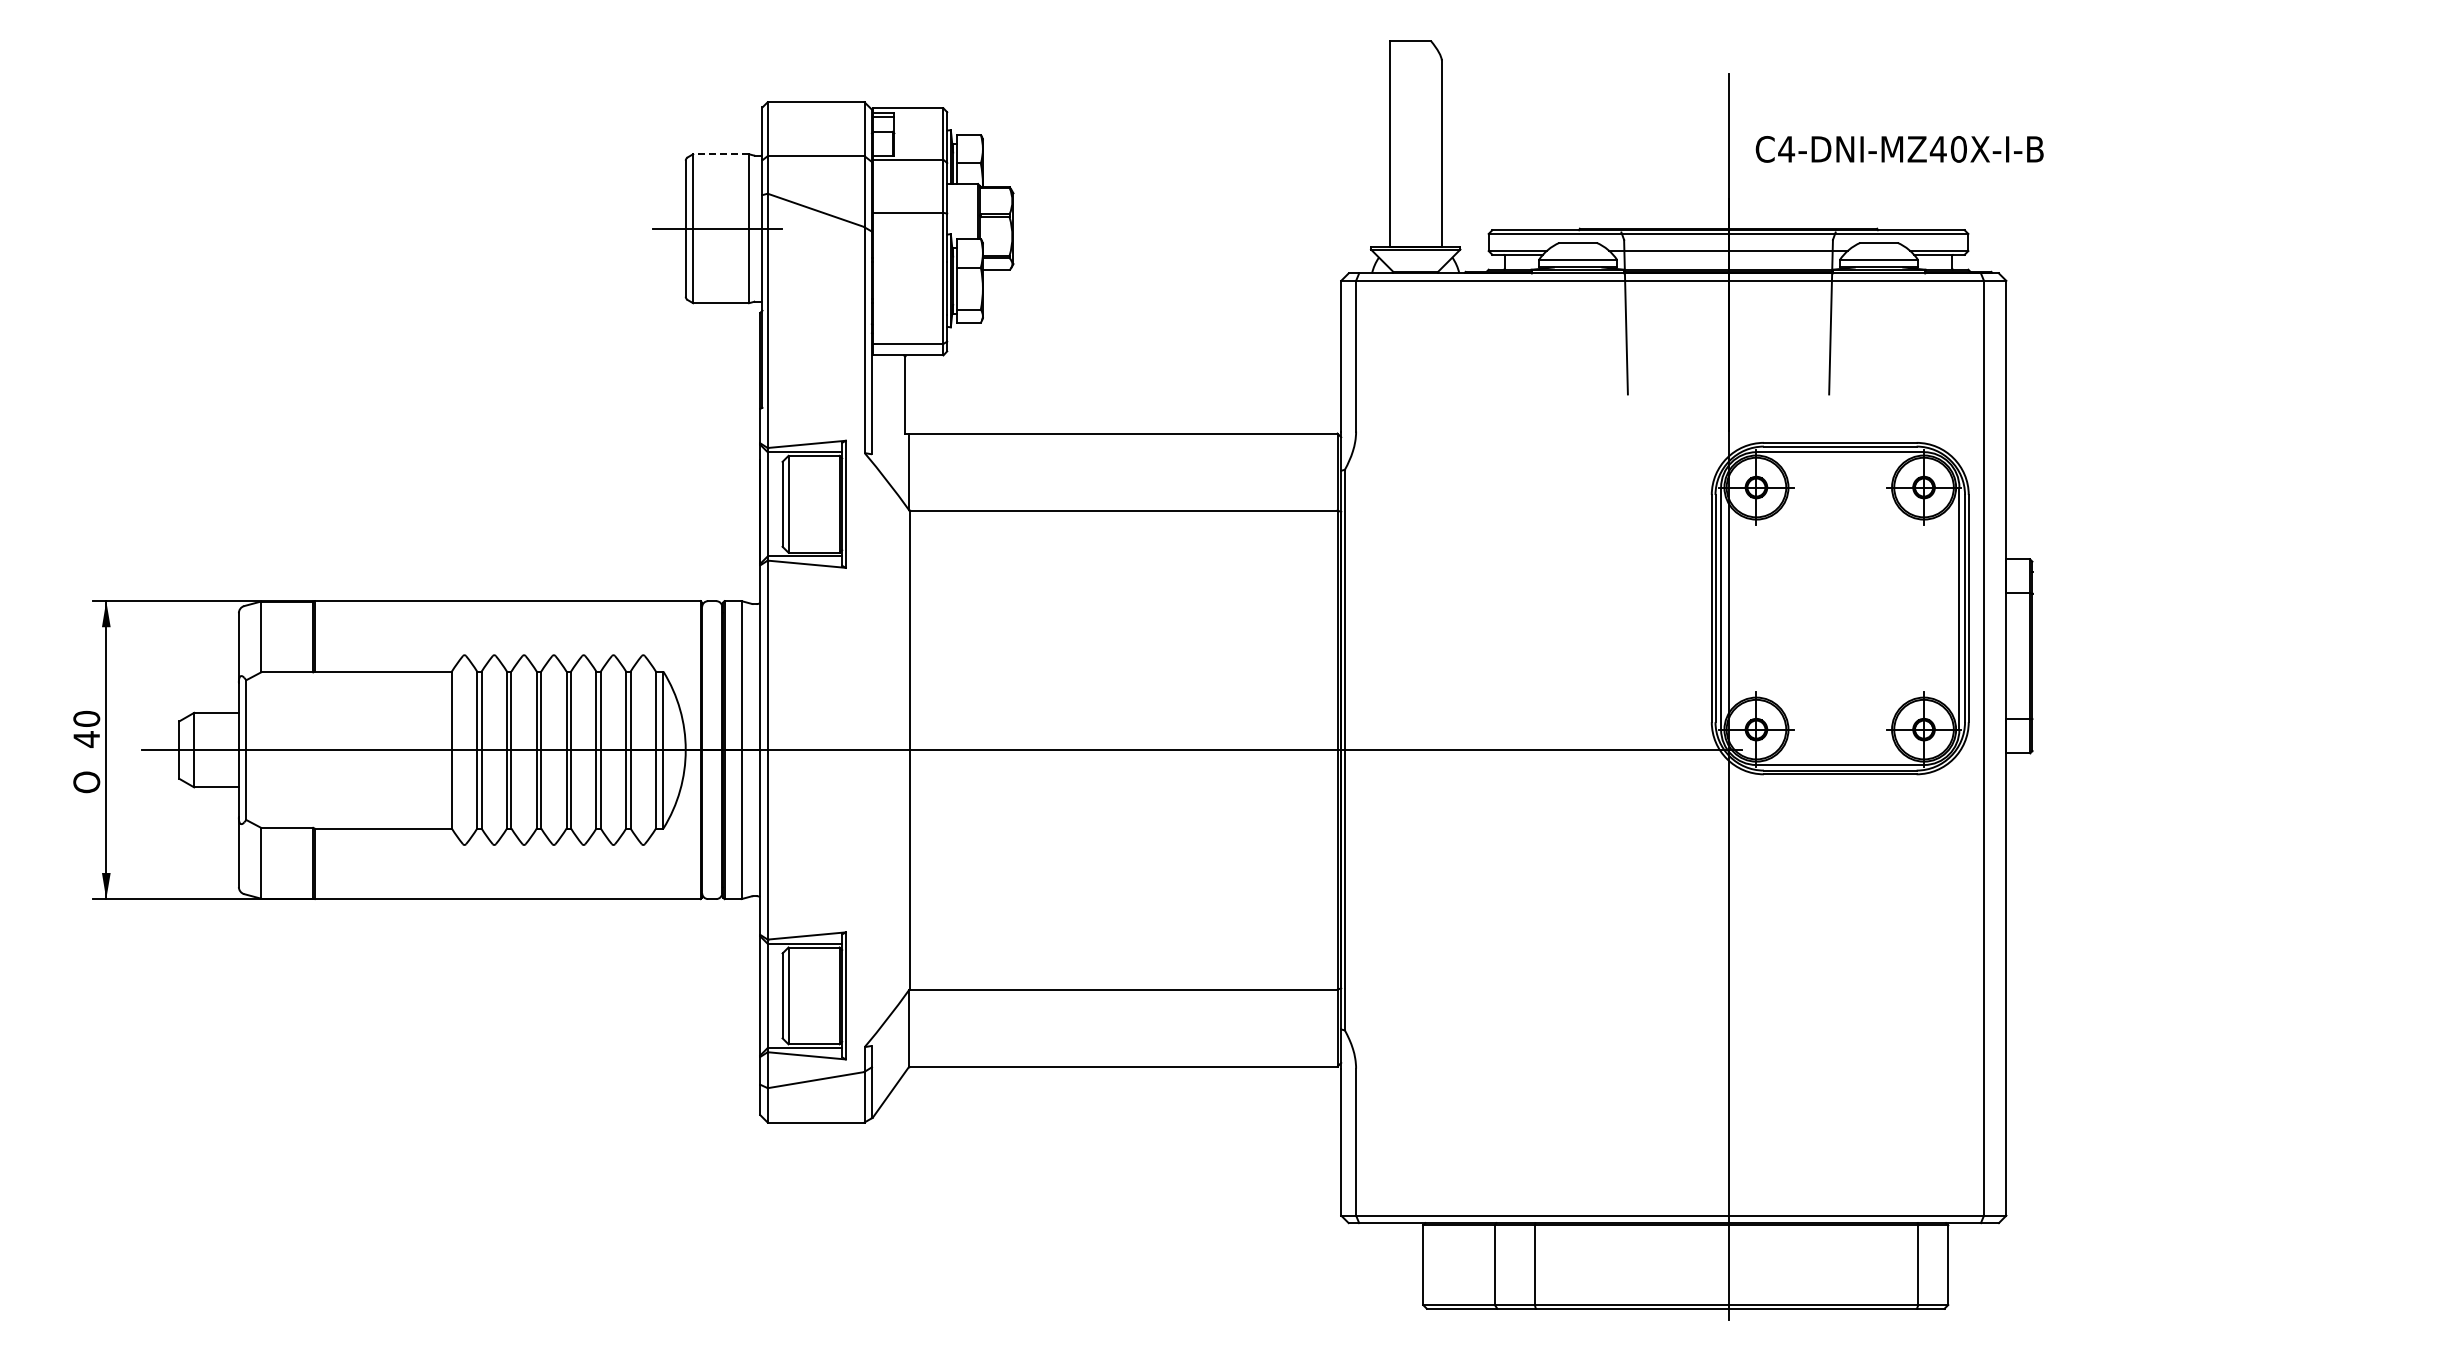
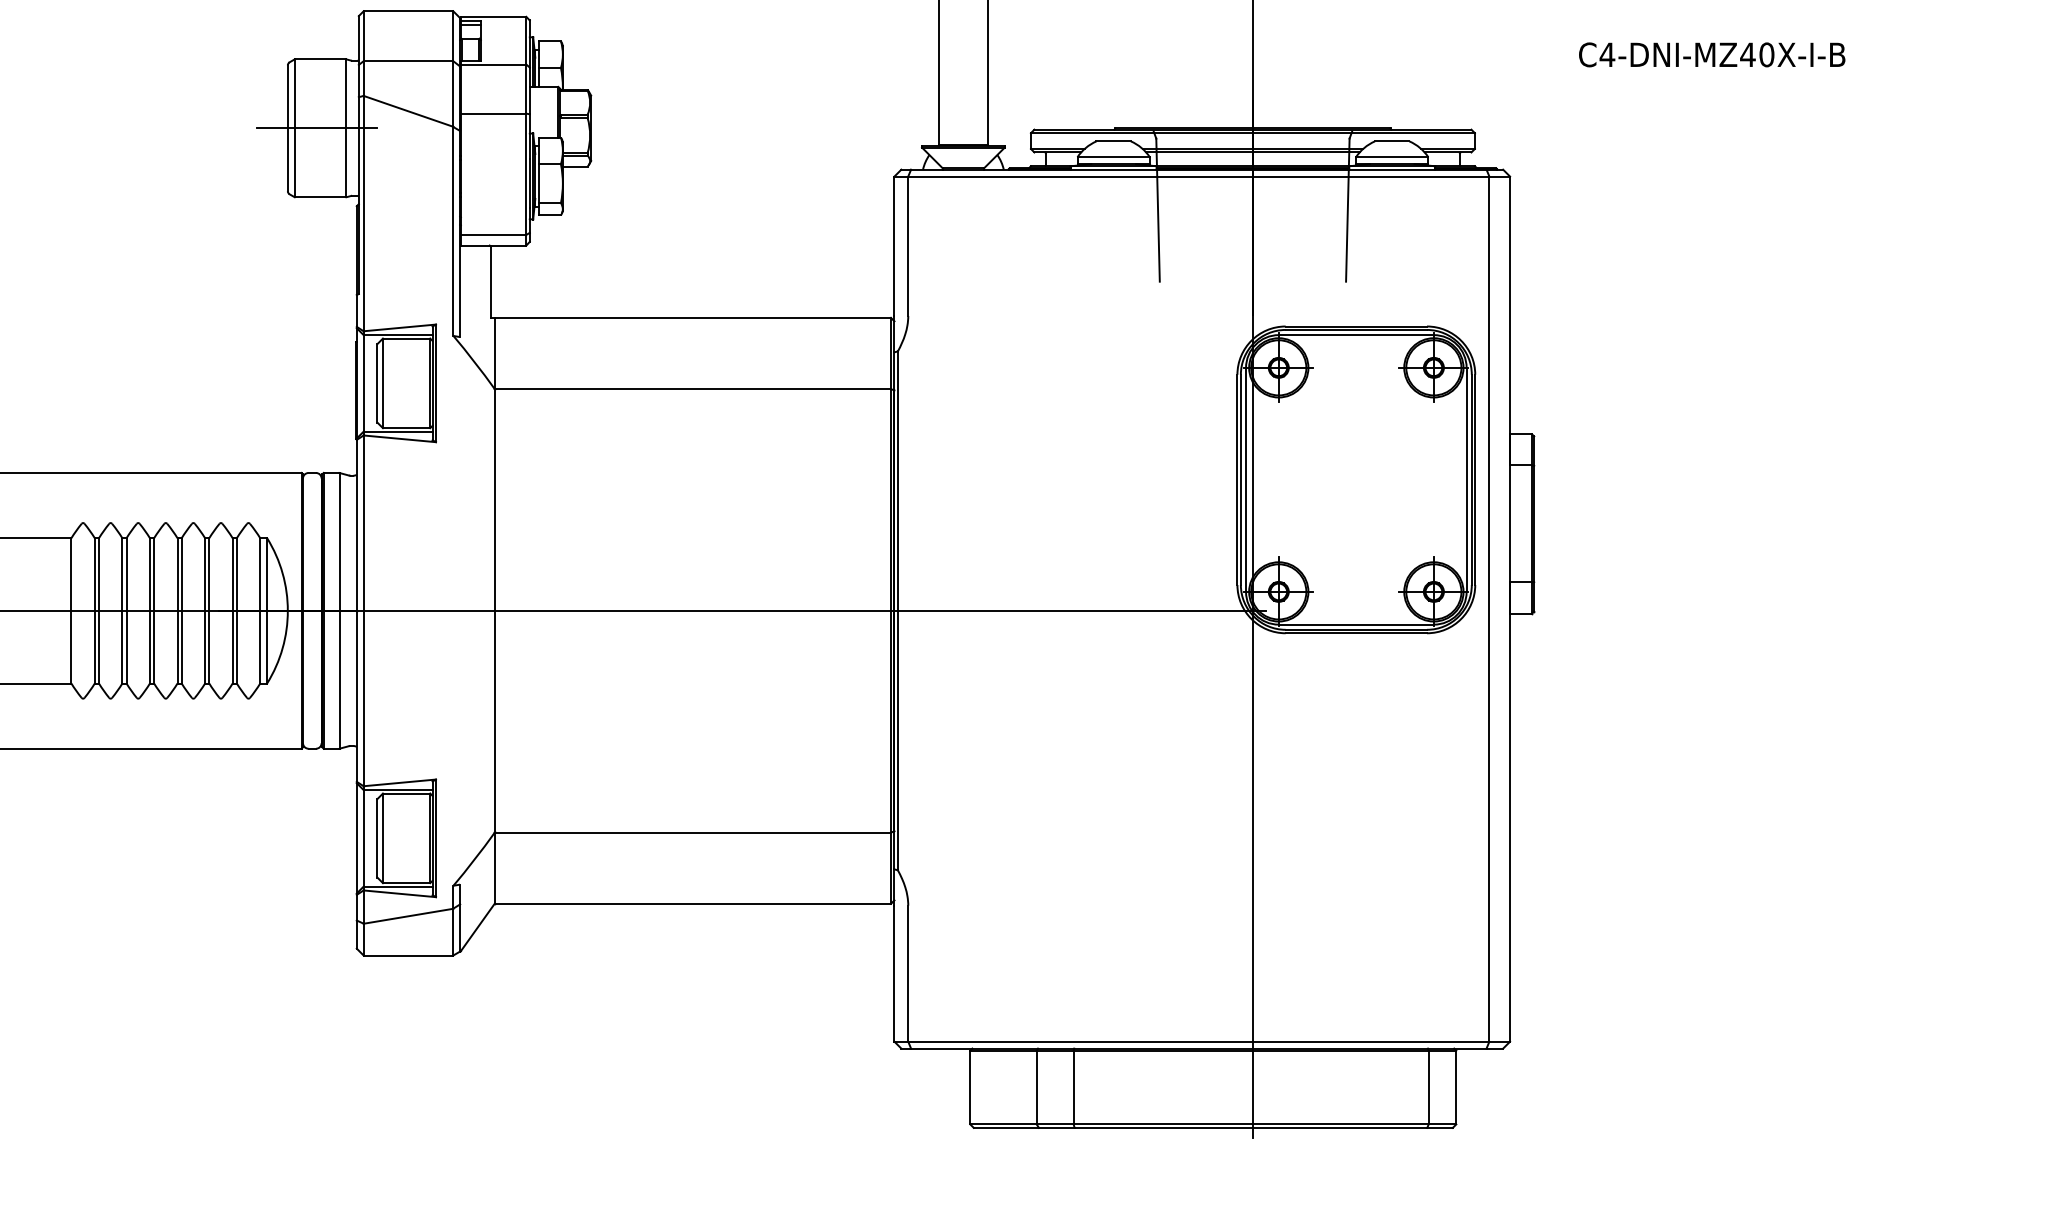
text: (1899, 149) -> (1711, 54), moved
line: (721, 154) -> (320, 59), dashed -> solid
line: (1728, 254) -> (1252, 152), added

